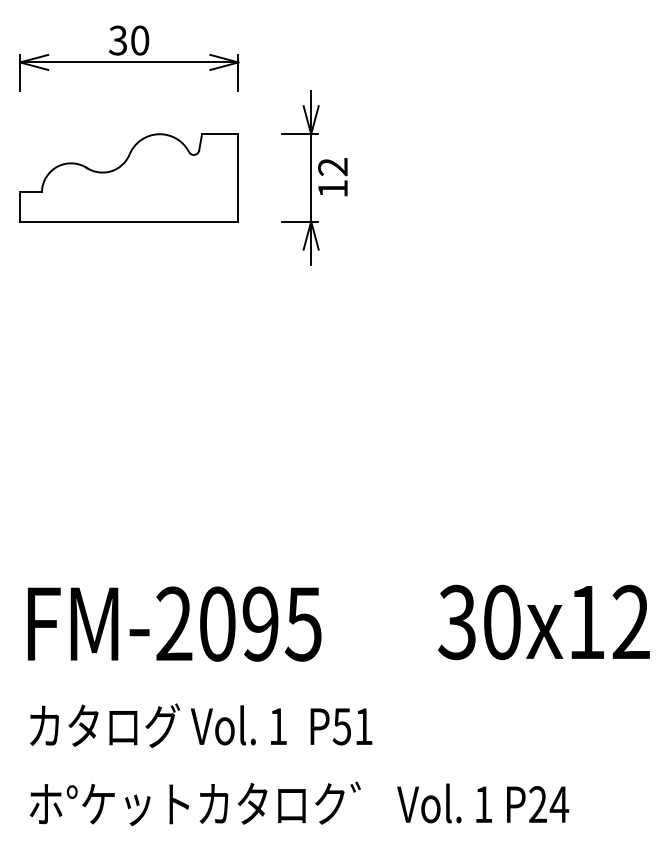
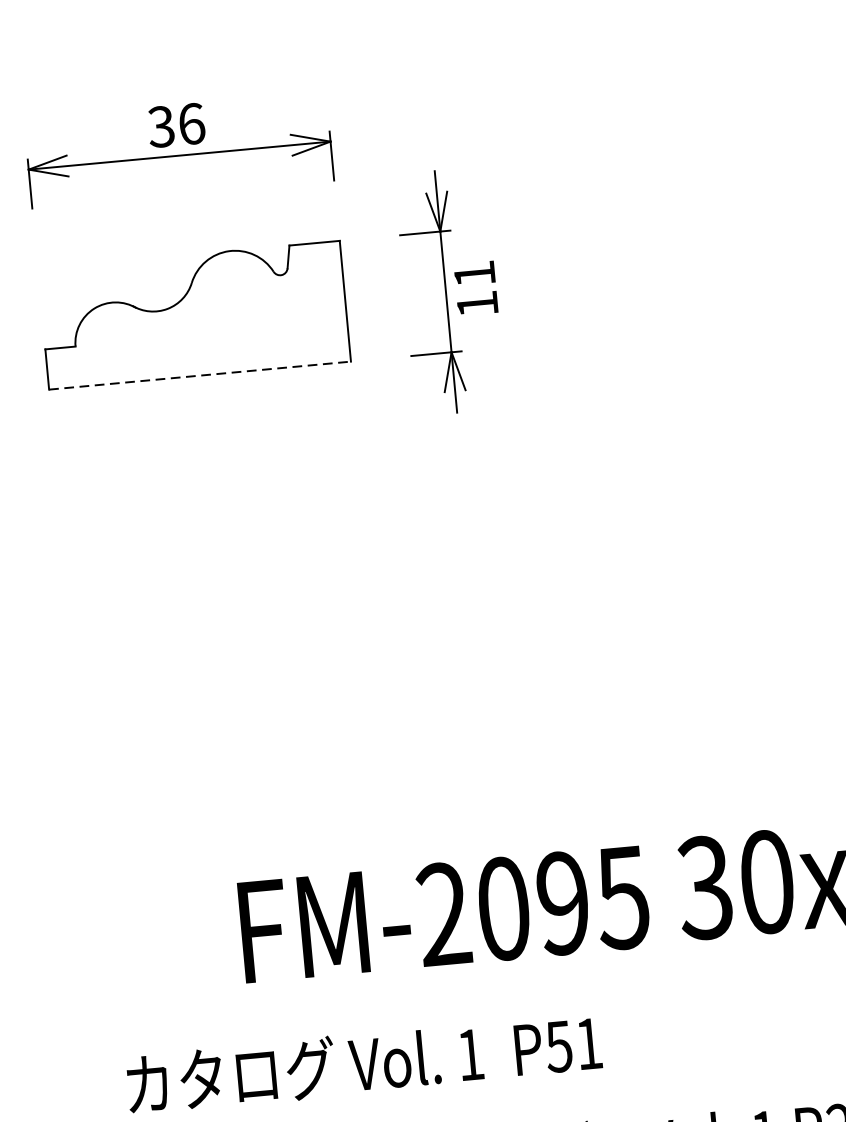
text: (140, 40) -> (192, 123), 30 -> 36
text: (332, 167) -> (474, 274), 12 -> 11
line: (129, 221) -> (200, 375), solid -> dashed
text: (174, 623) -> (444, 913), moved

